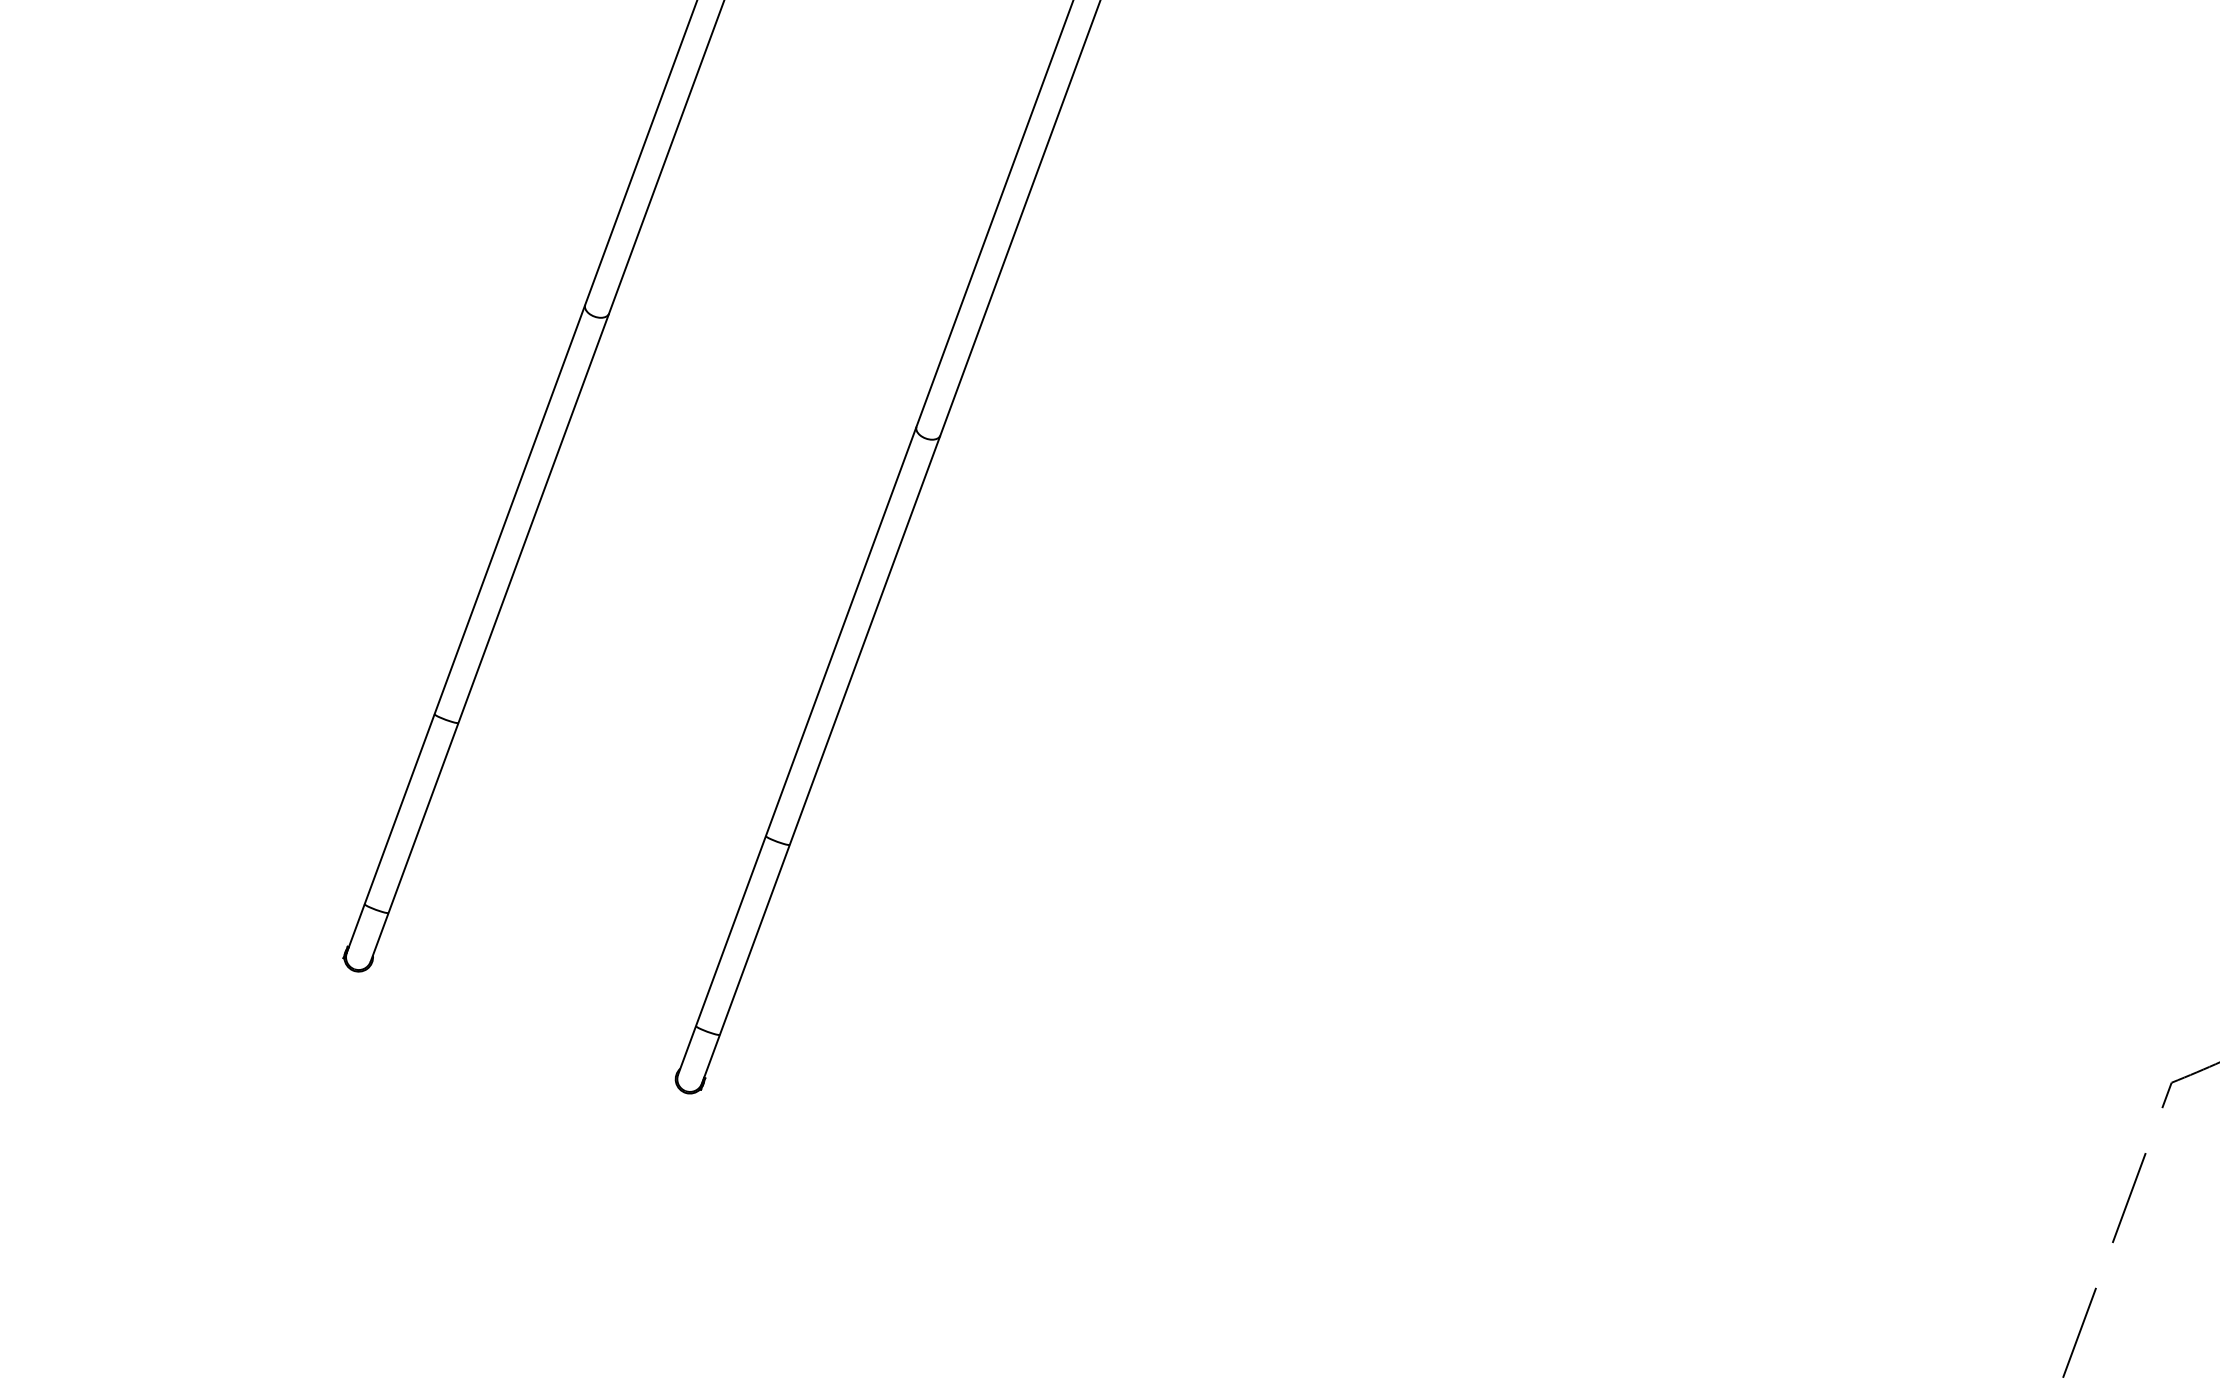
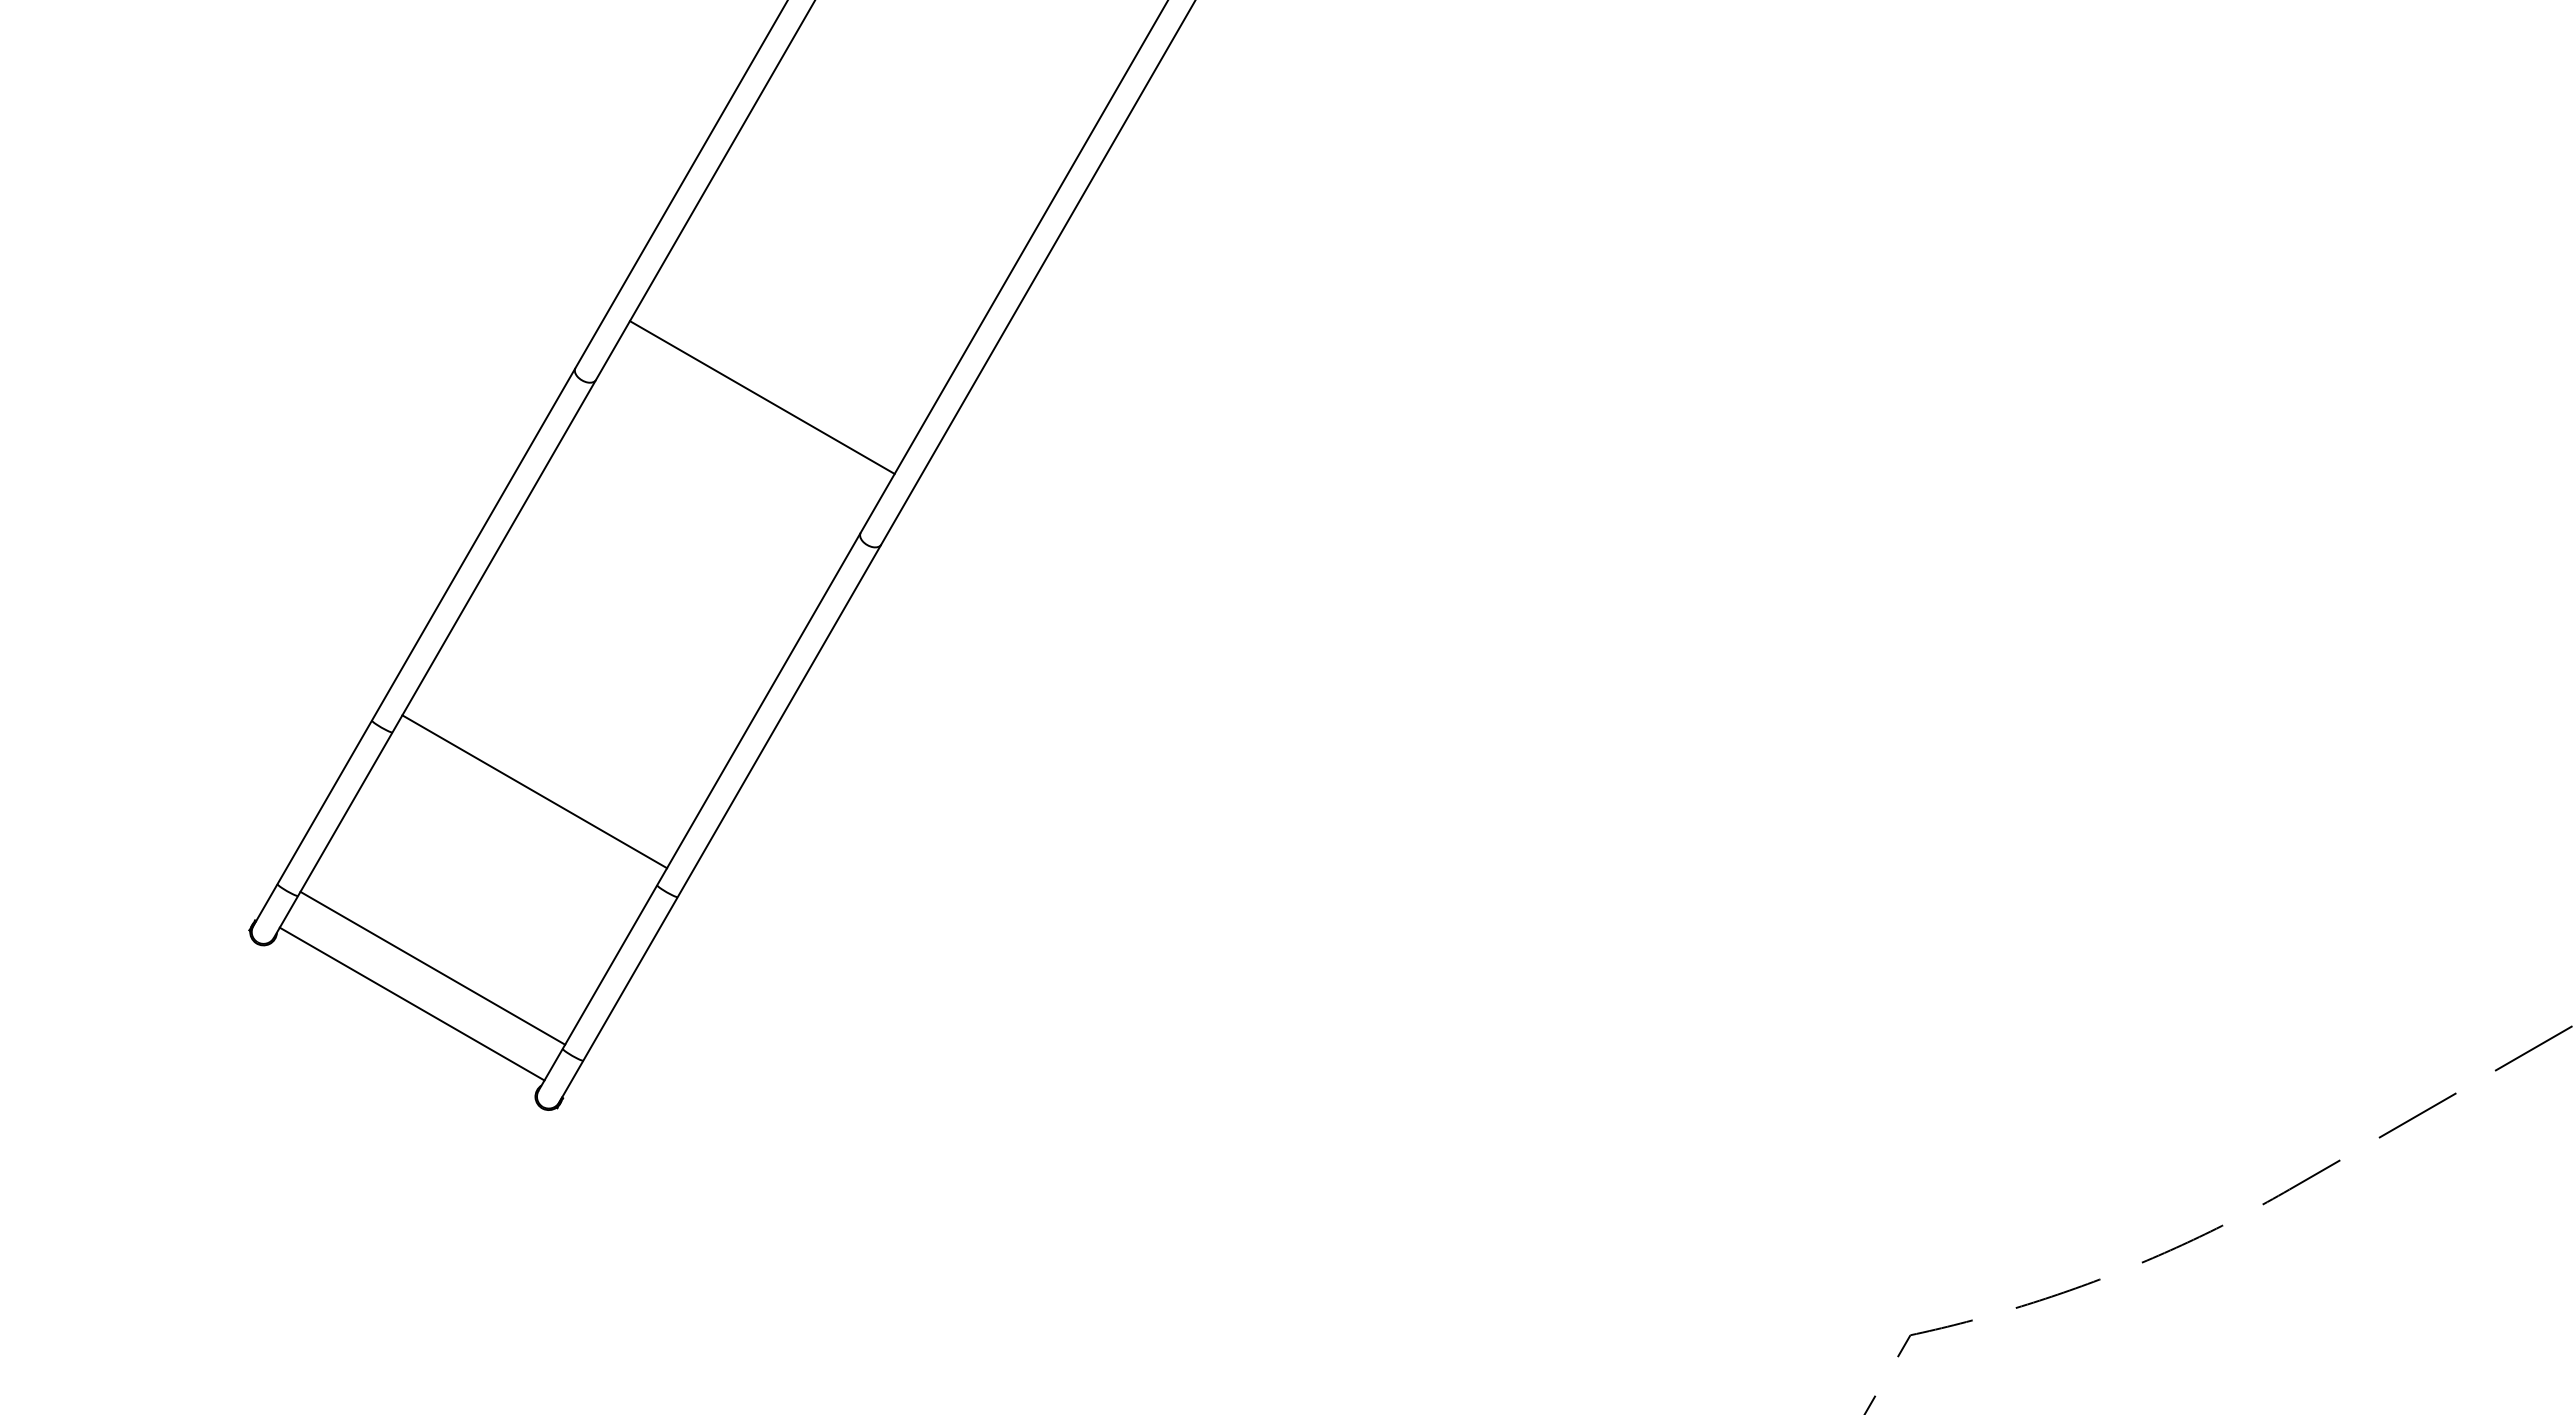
line: (788, 301) -> (762, 397), added
line: (619, 759) -> (534, 791), added
line: (543, 963) -> (432, 967), added
line: (527, 1005) -> (411, 1003), added

